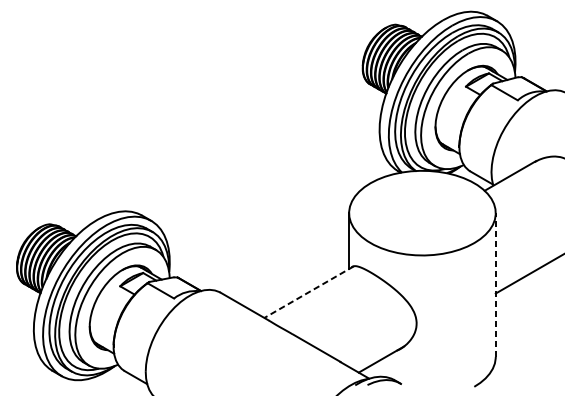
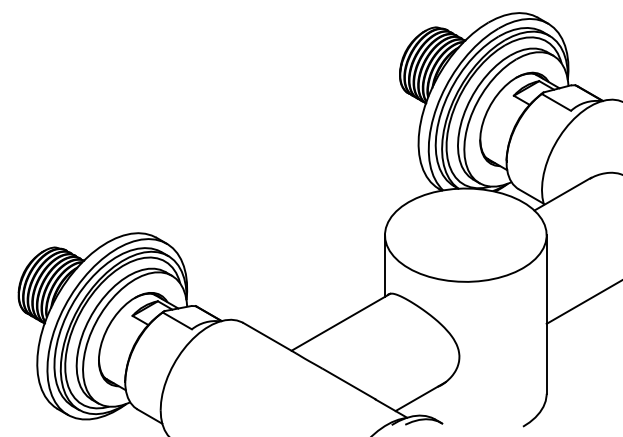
line: (495, 284) -> (546, 313), dashed -> solid
line: (308, 292) -> (340, 322), dashed -> solid

